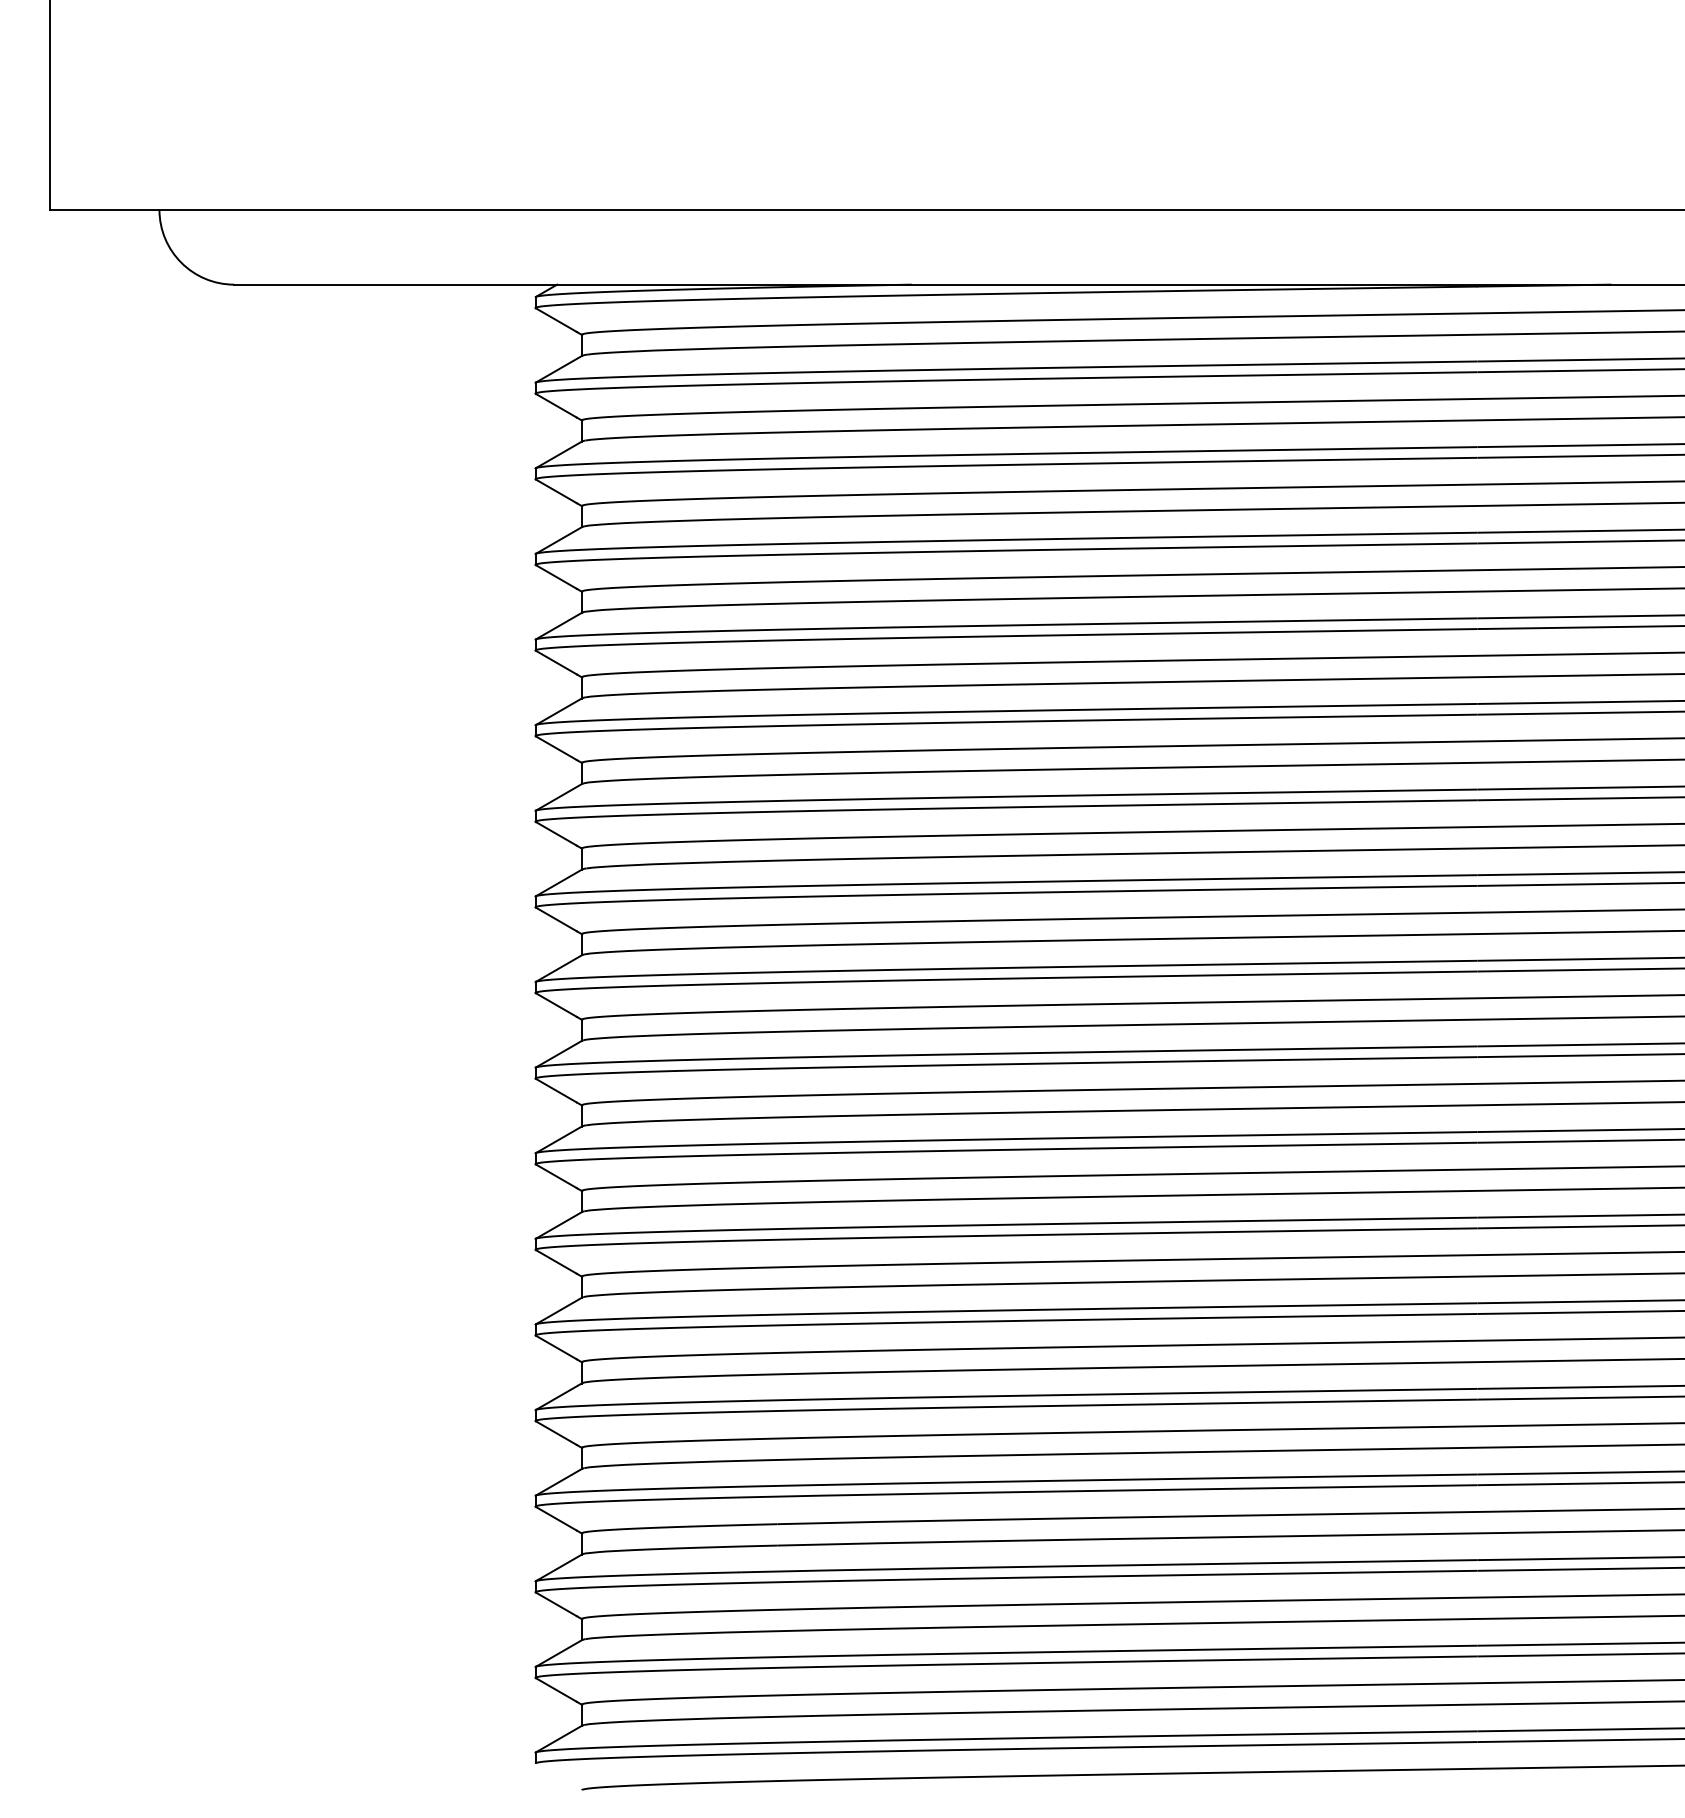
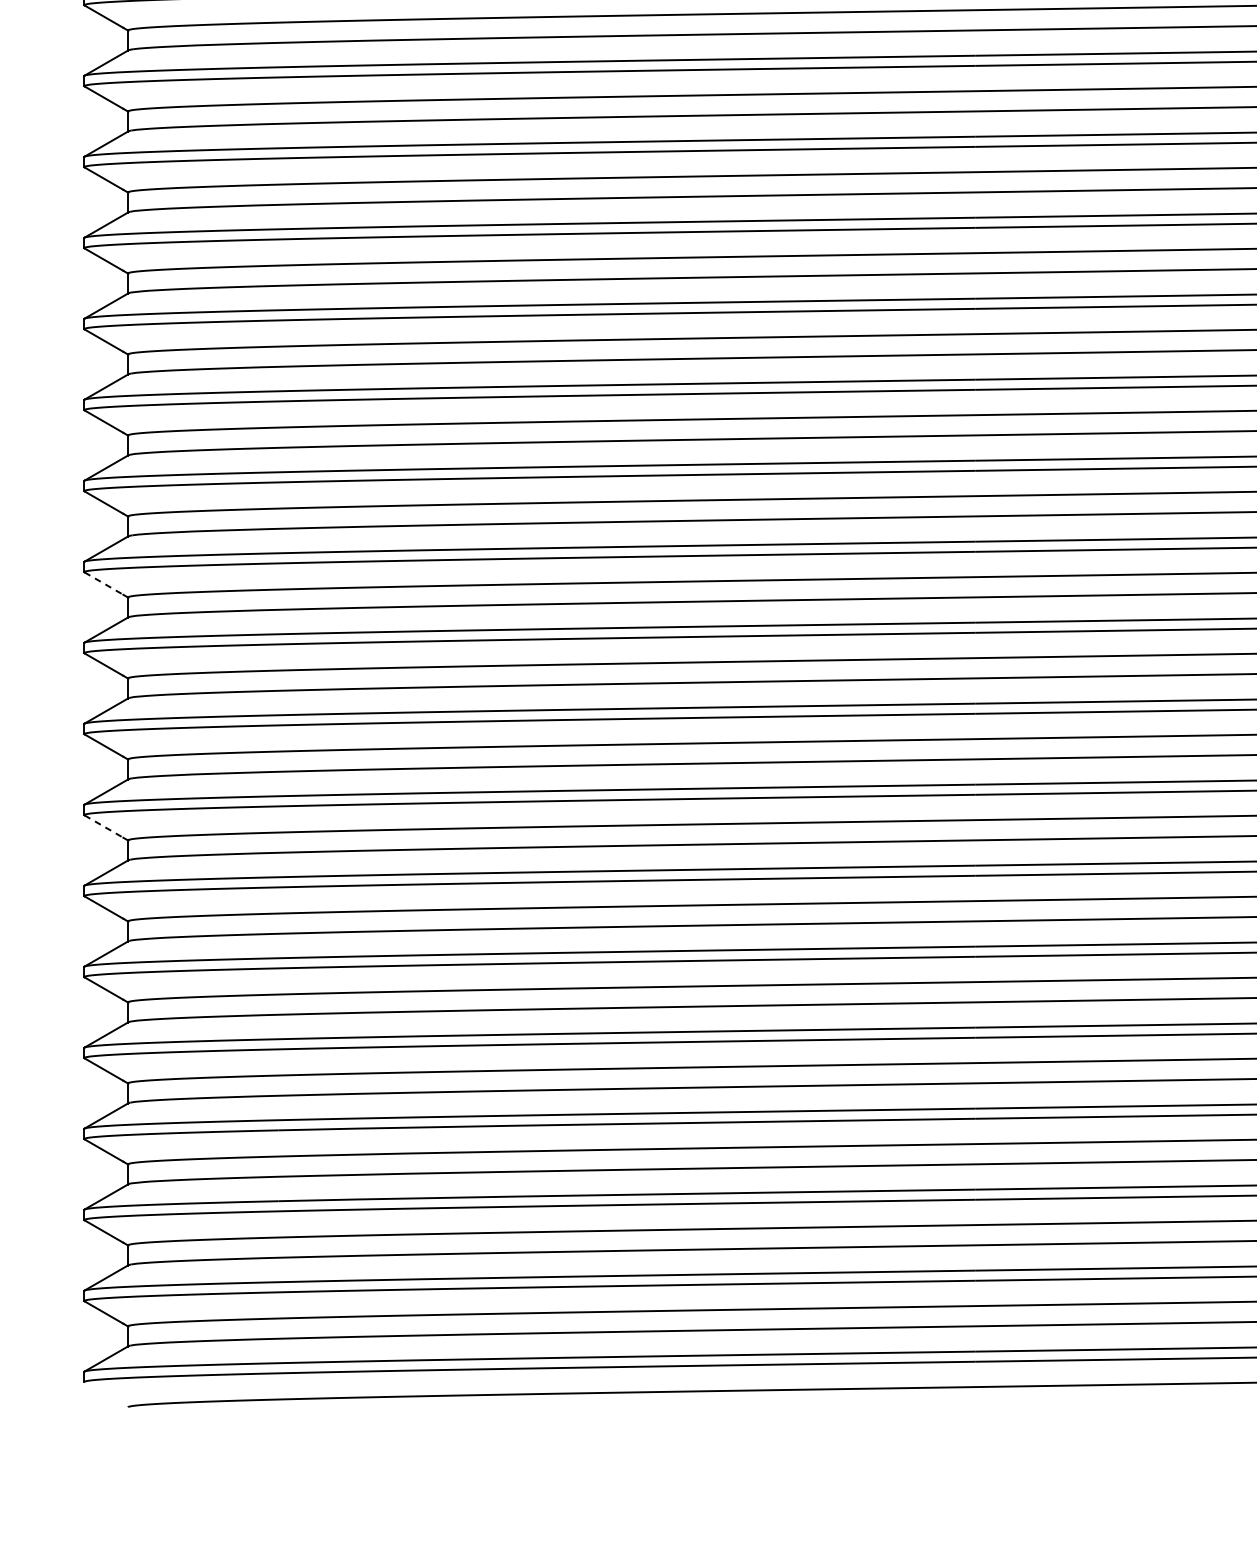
line: (556, 919) -> (104, 583), solid -> dashed
line: (556, 1176) -> (104, 826), solid -> dashed

